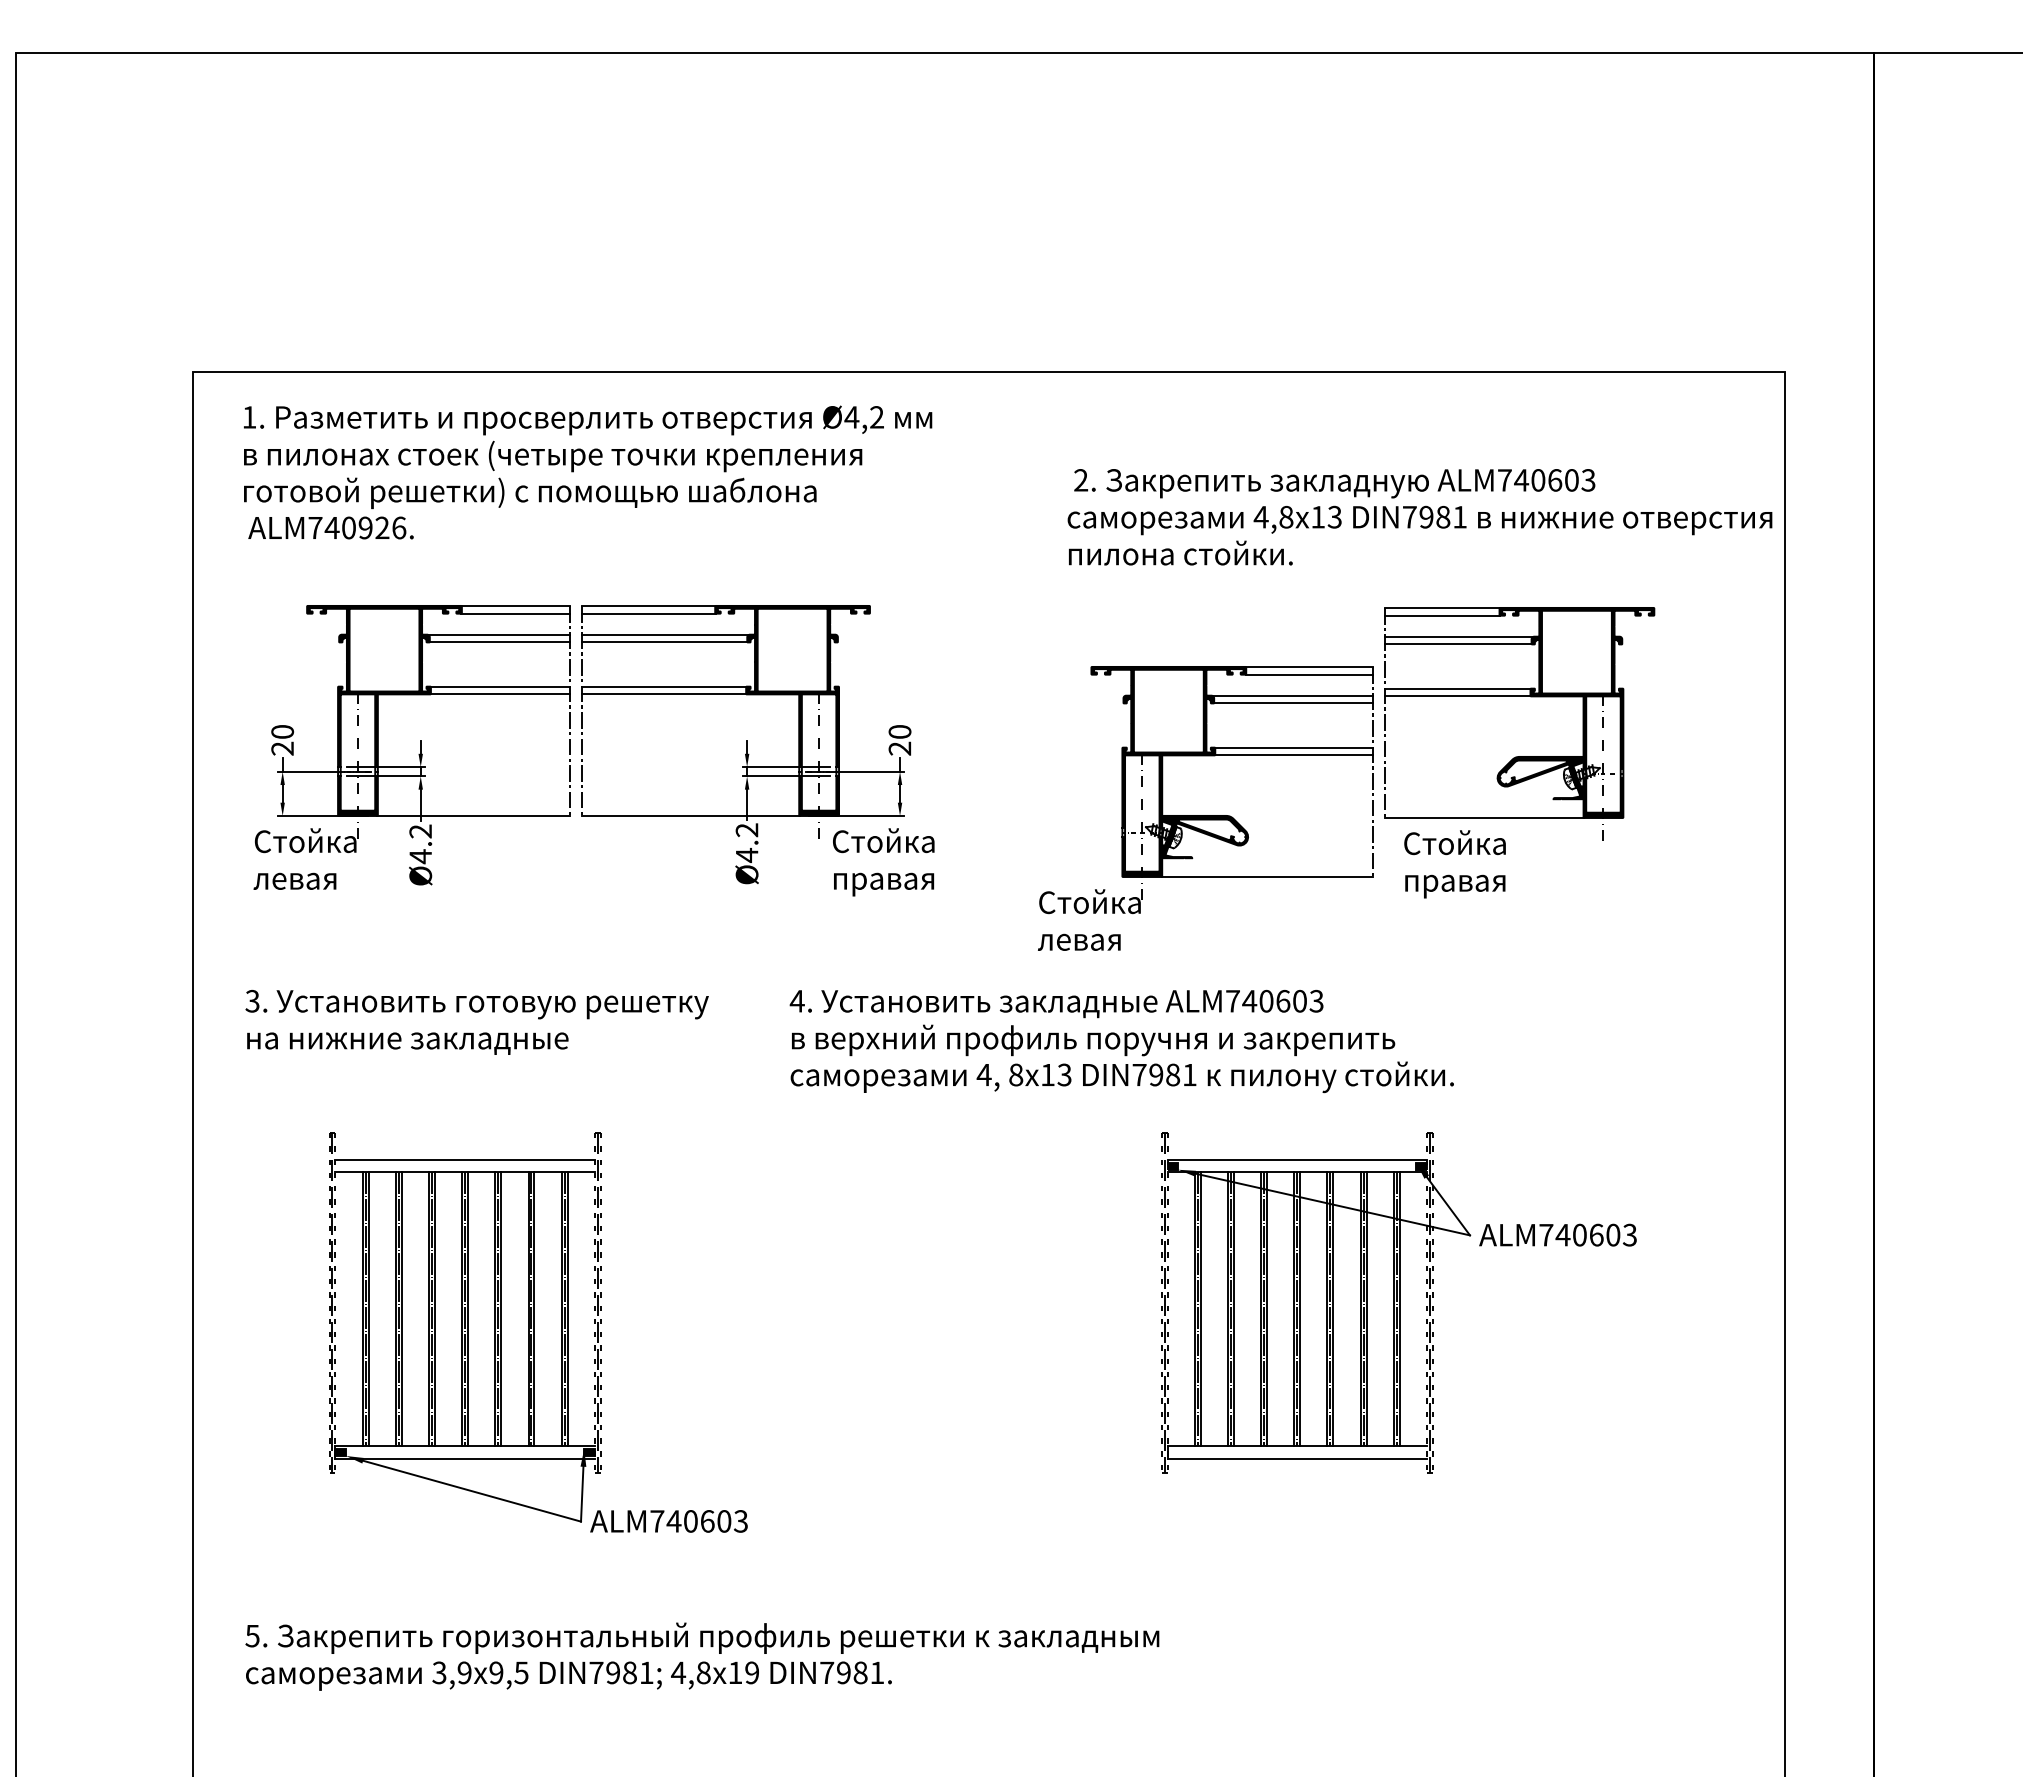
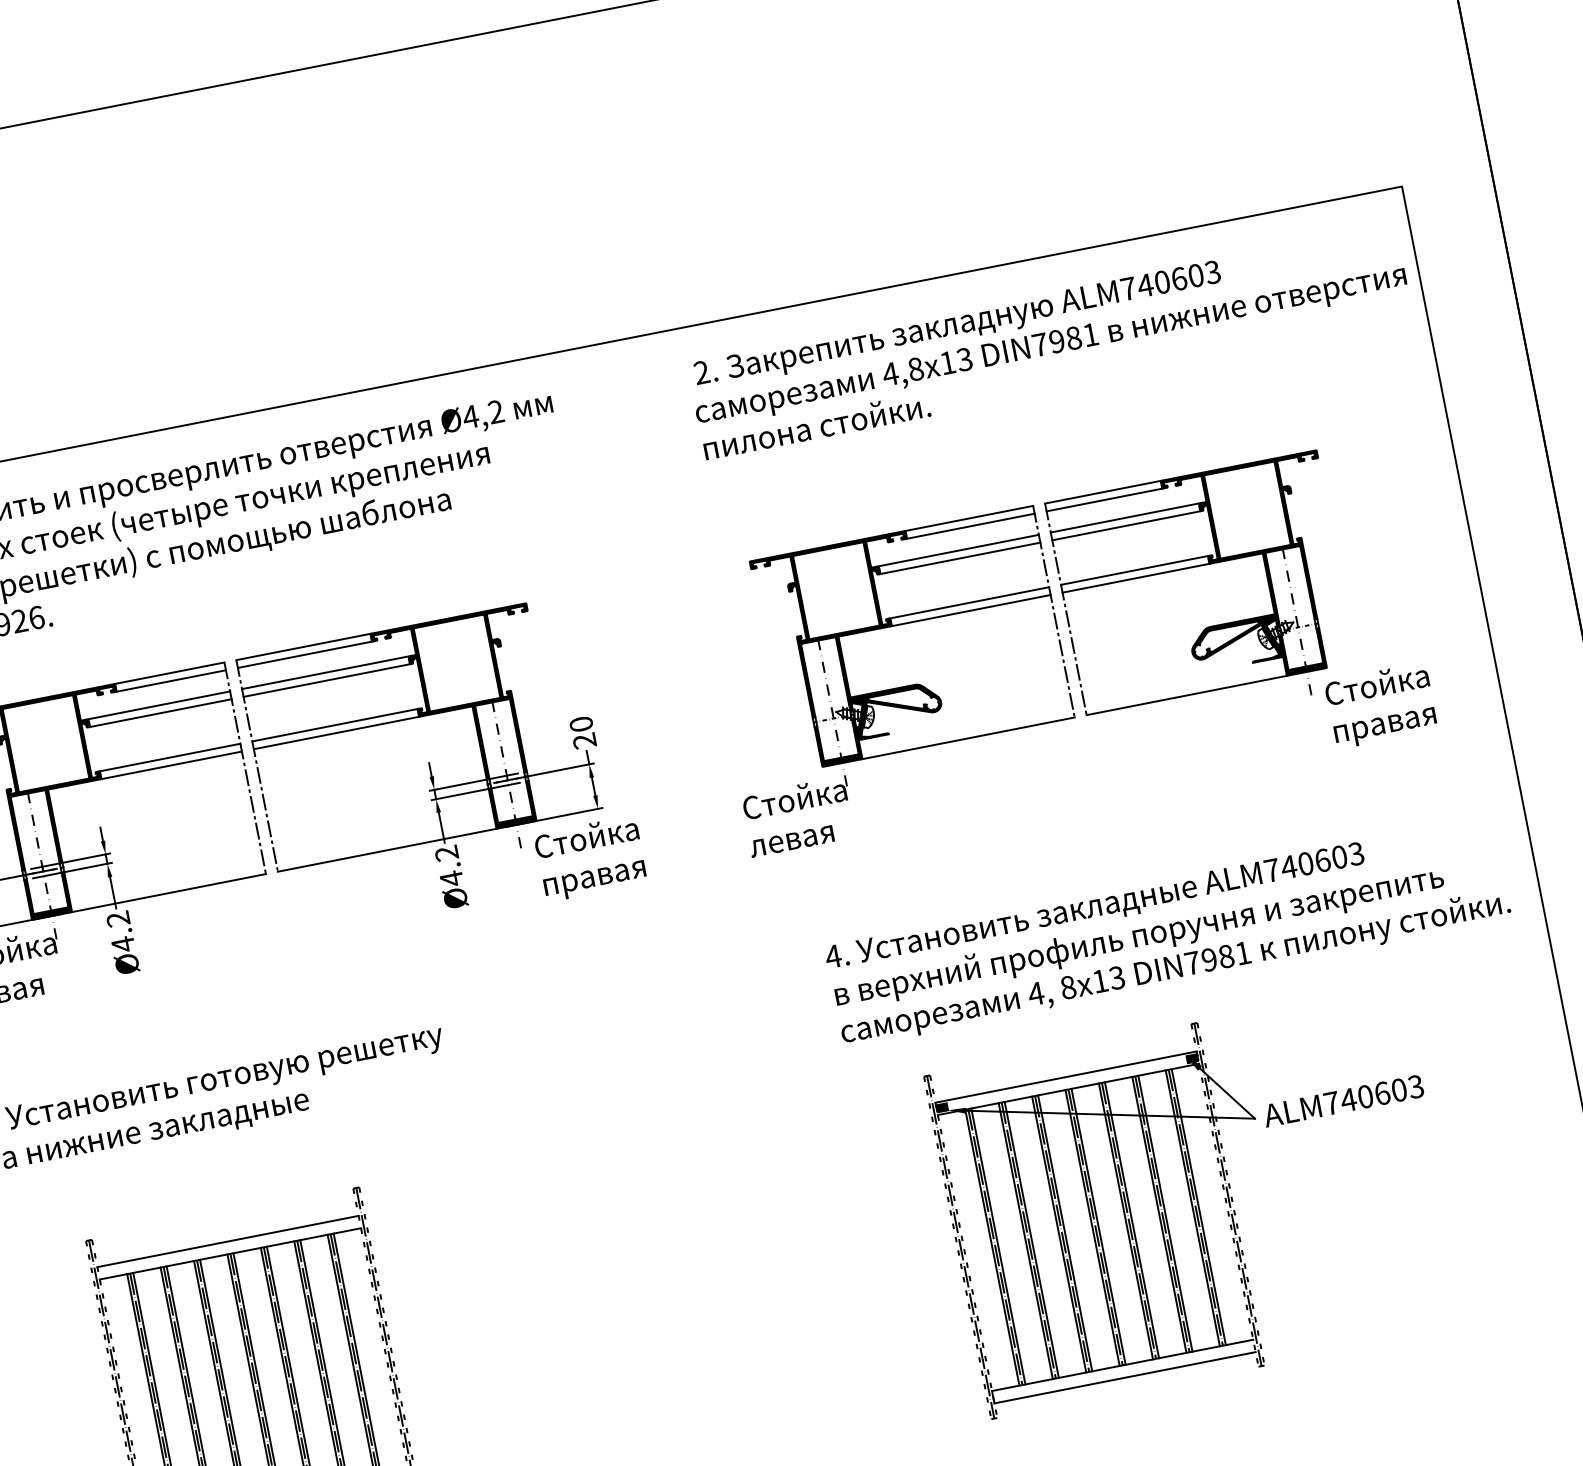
text: (1419, 517) -> (1050, 343), moved
part: (1205, 815) -> (893, 688), moved
text: (1454, 864) -> (1380, 706), moved
text: (1121, 1041) -> (1167, 932), moved

